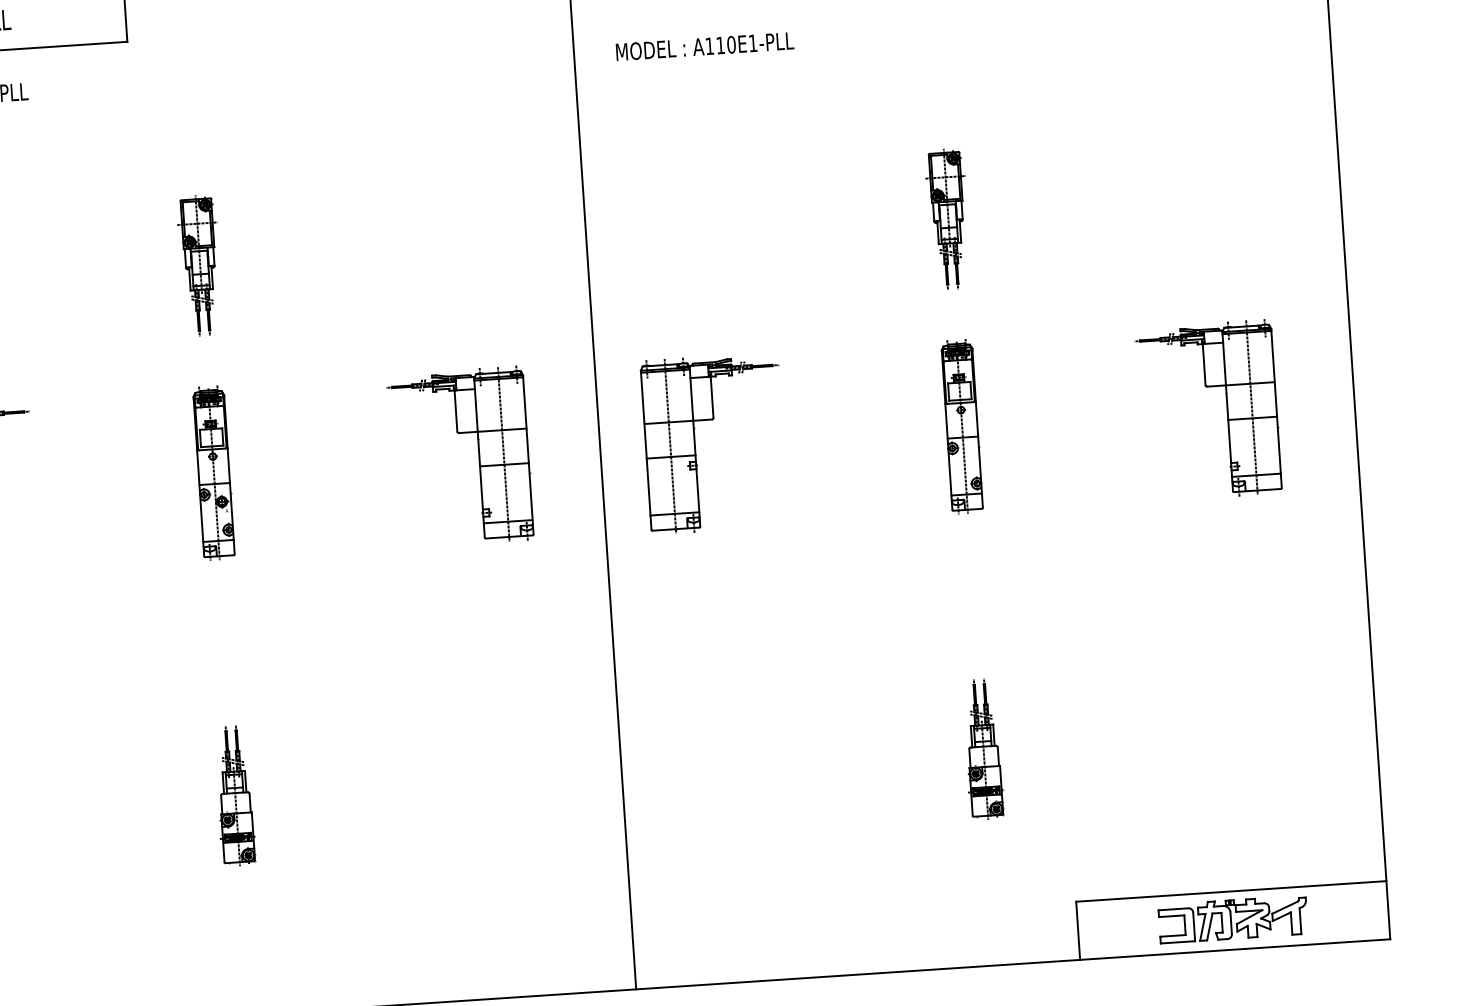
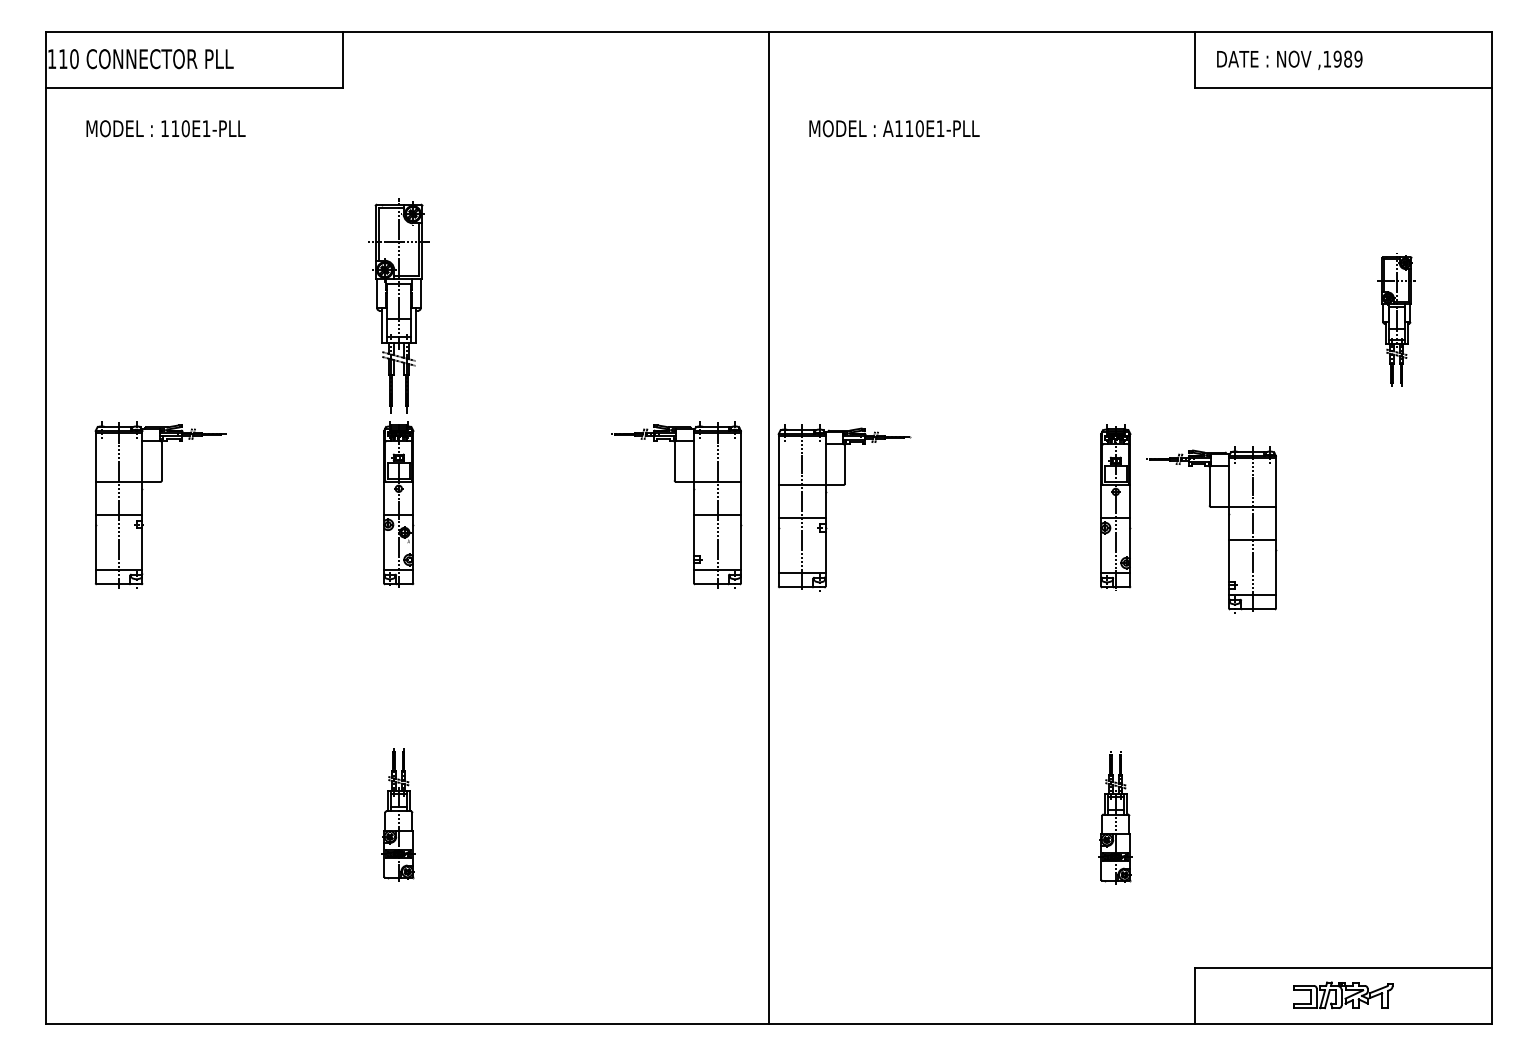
part: (947, 217) -> (1396, 319), moved
part: (199, 264) -> (398, 304), size x1.6
part: (1226, 408) -> (1228, 529), moved
part: (695, 444) -> (826, 507), moved
part: (478, 455) -> (693, 504), moved
part: (1233, 919) -> (1343, 995), size x0.7

